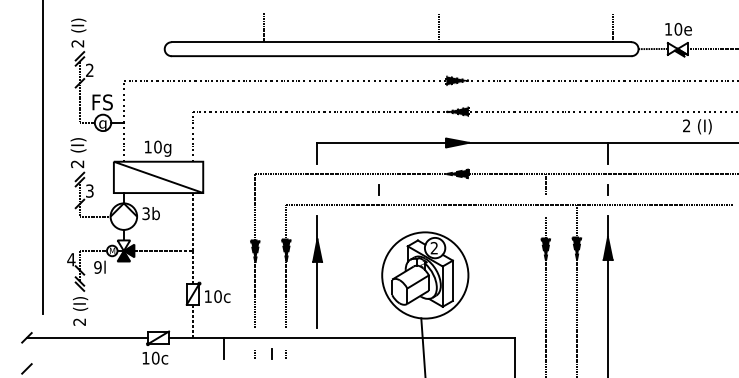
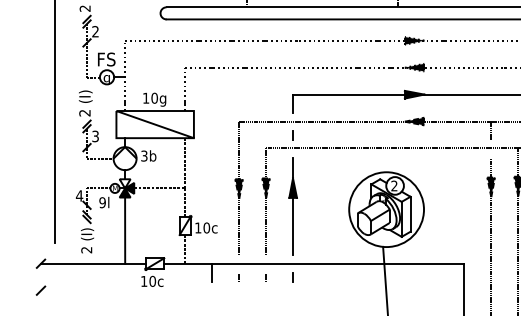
line: (378, 189) -> (292, 135), moved
line: (123, 299) -> (124, 230), added
line: (271, 353) -> (292, 277), moved

